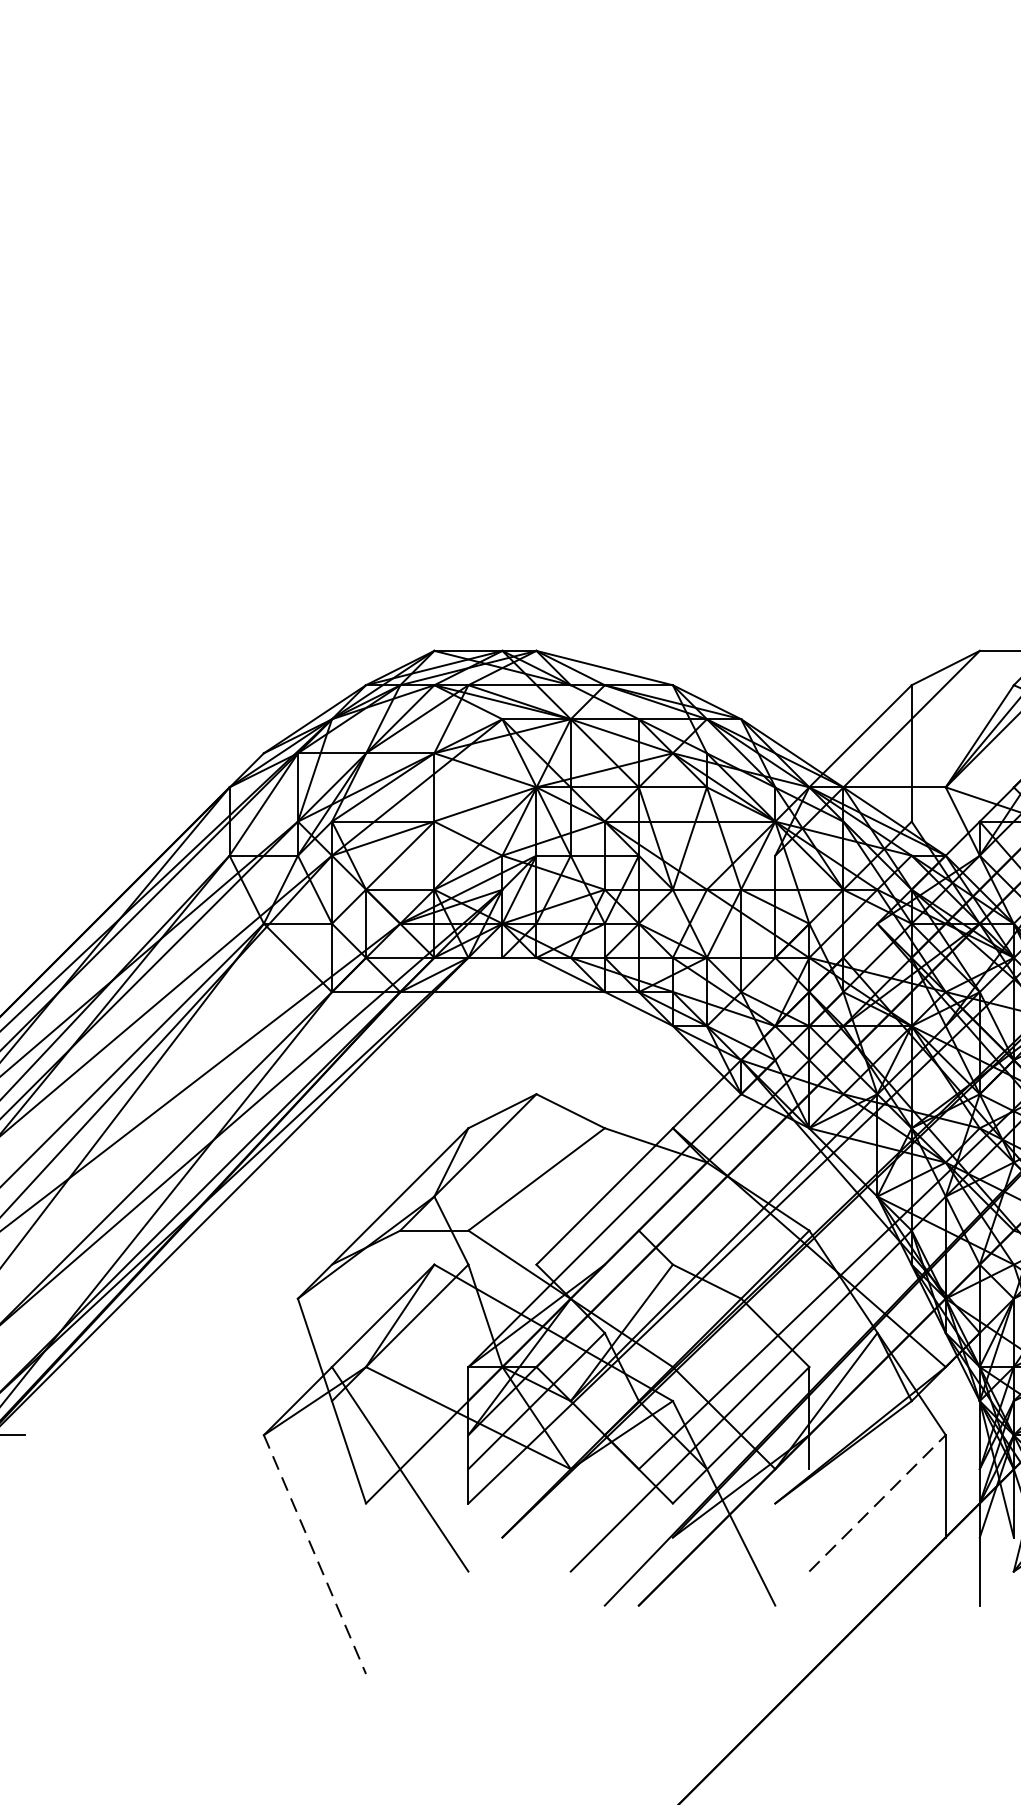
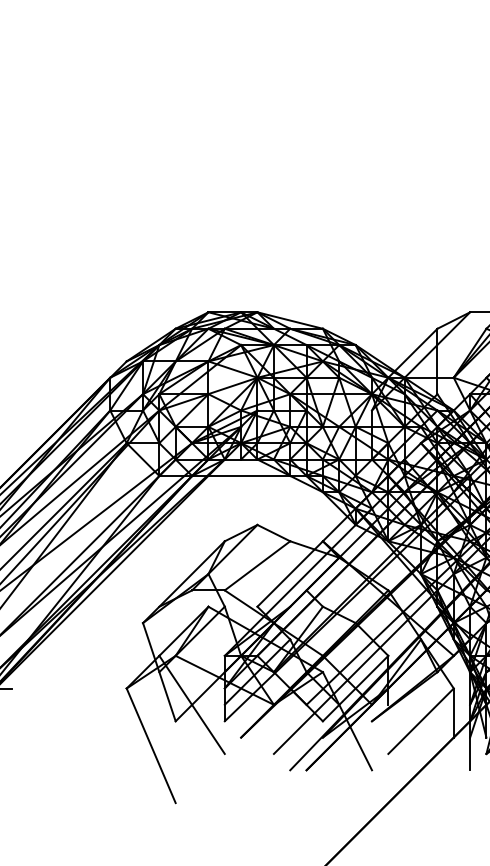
line: (878, 1501) -> (421, 720), dashed -> solid
line: (315, 1556) -> (151, 746), dashed -> solid

